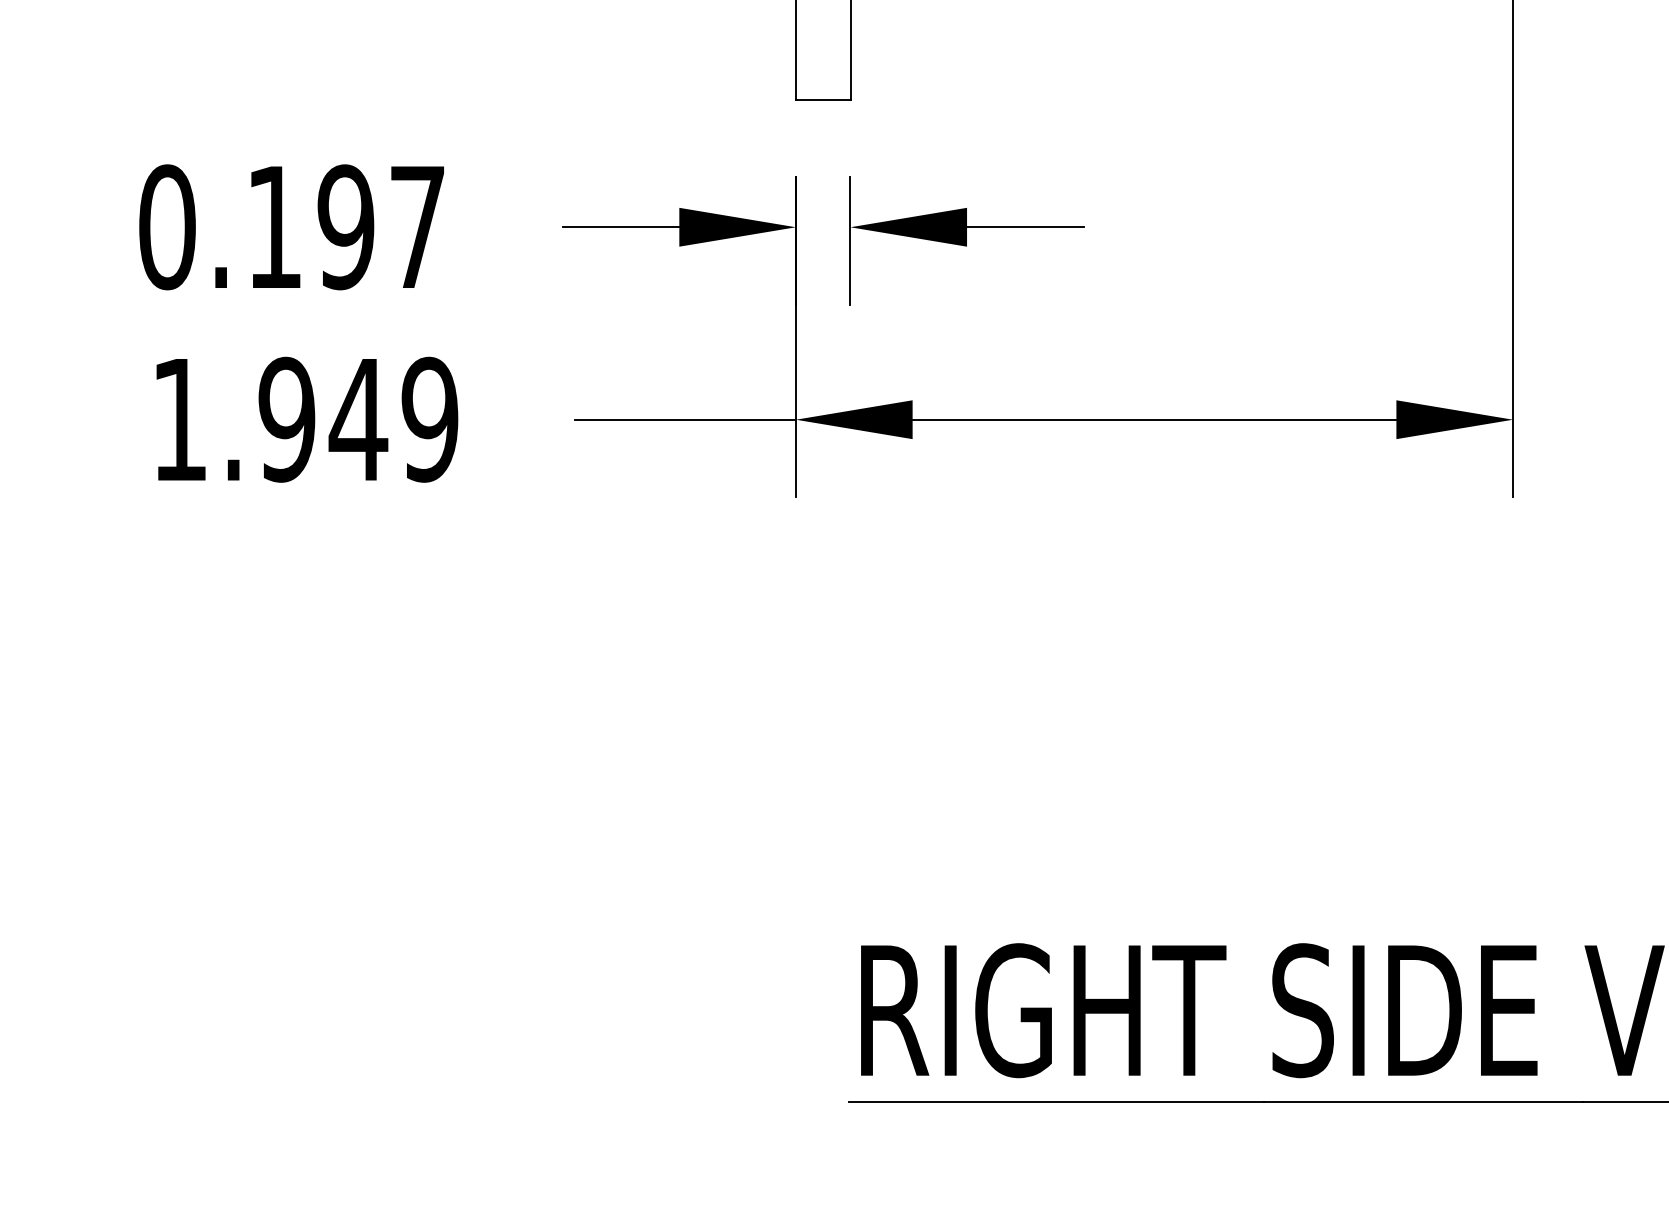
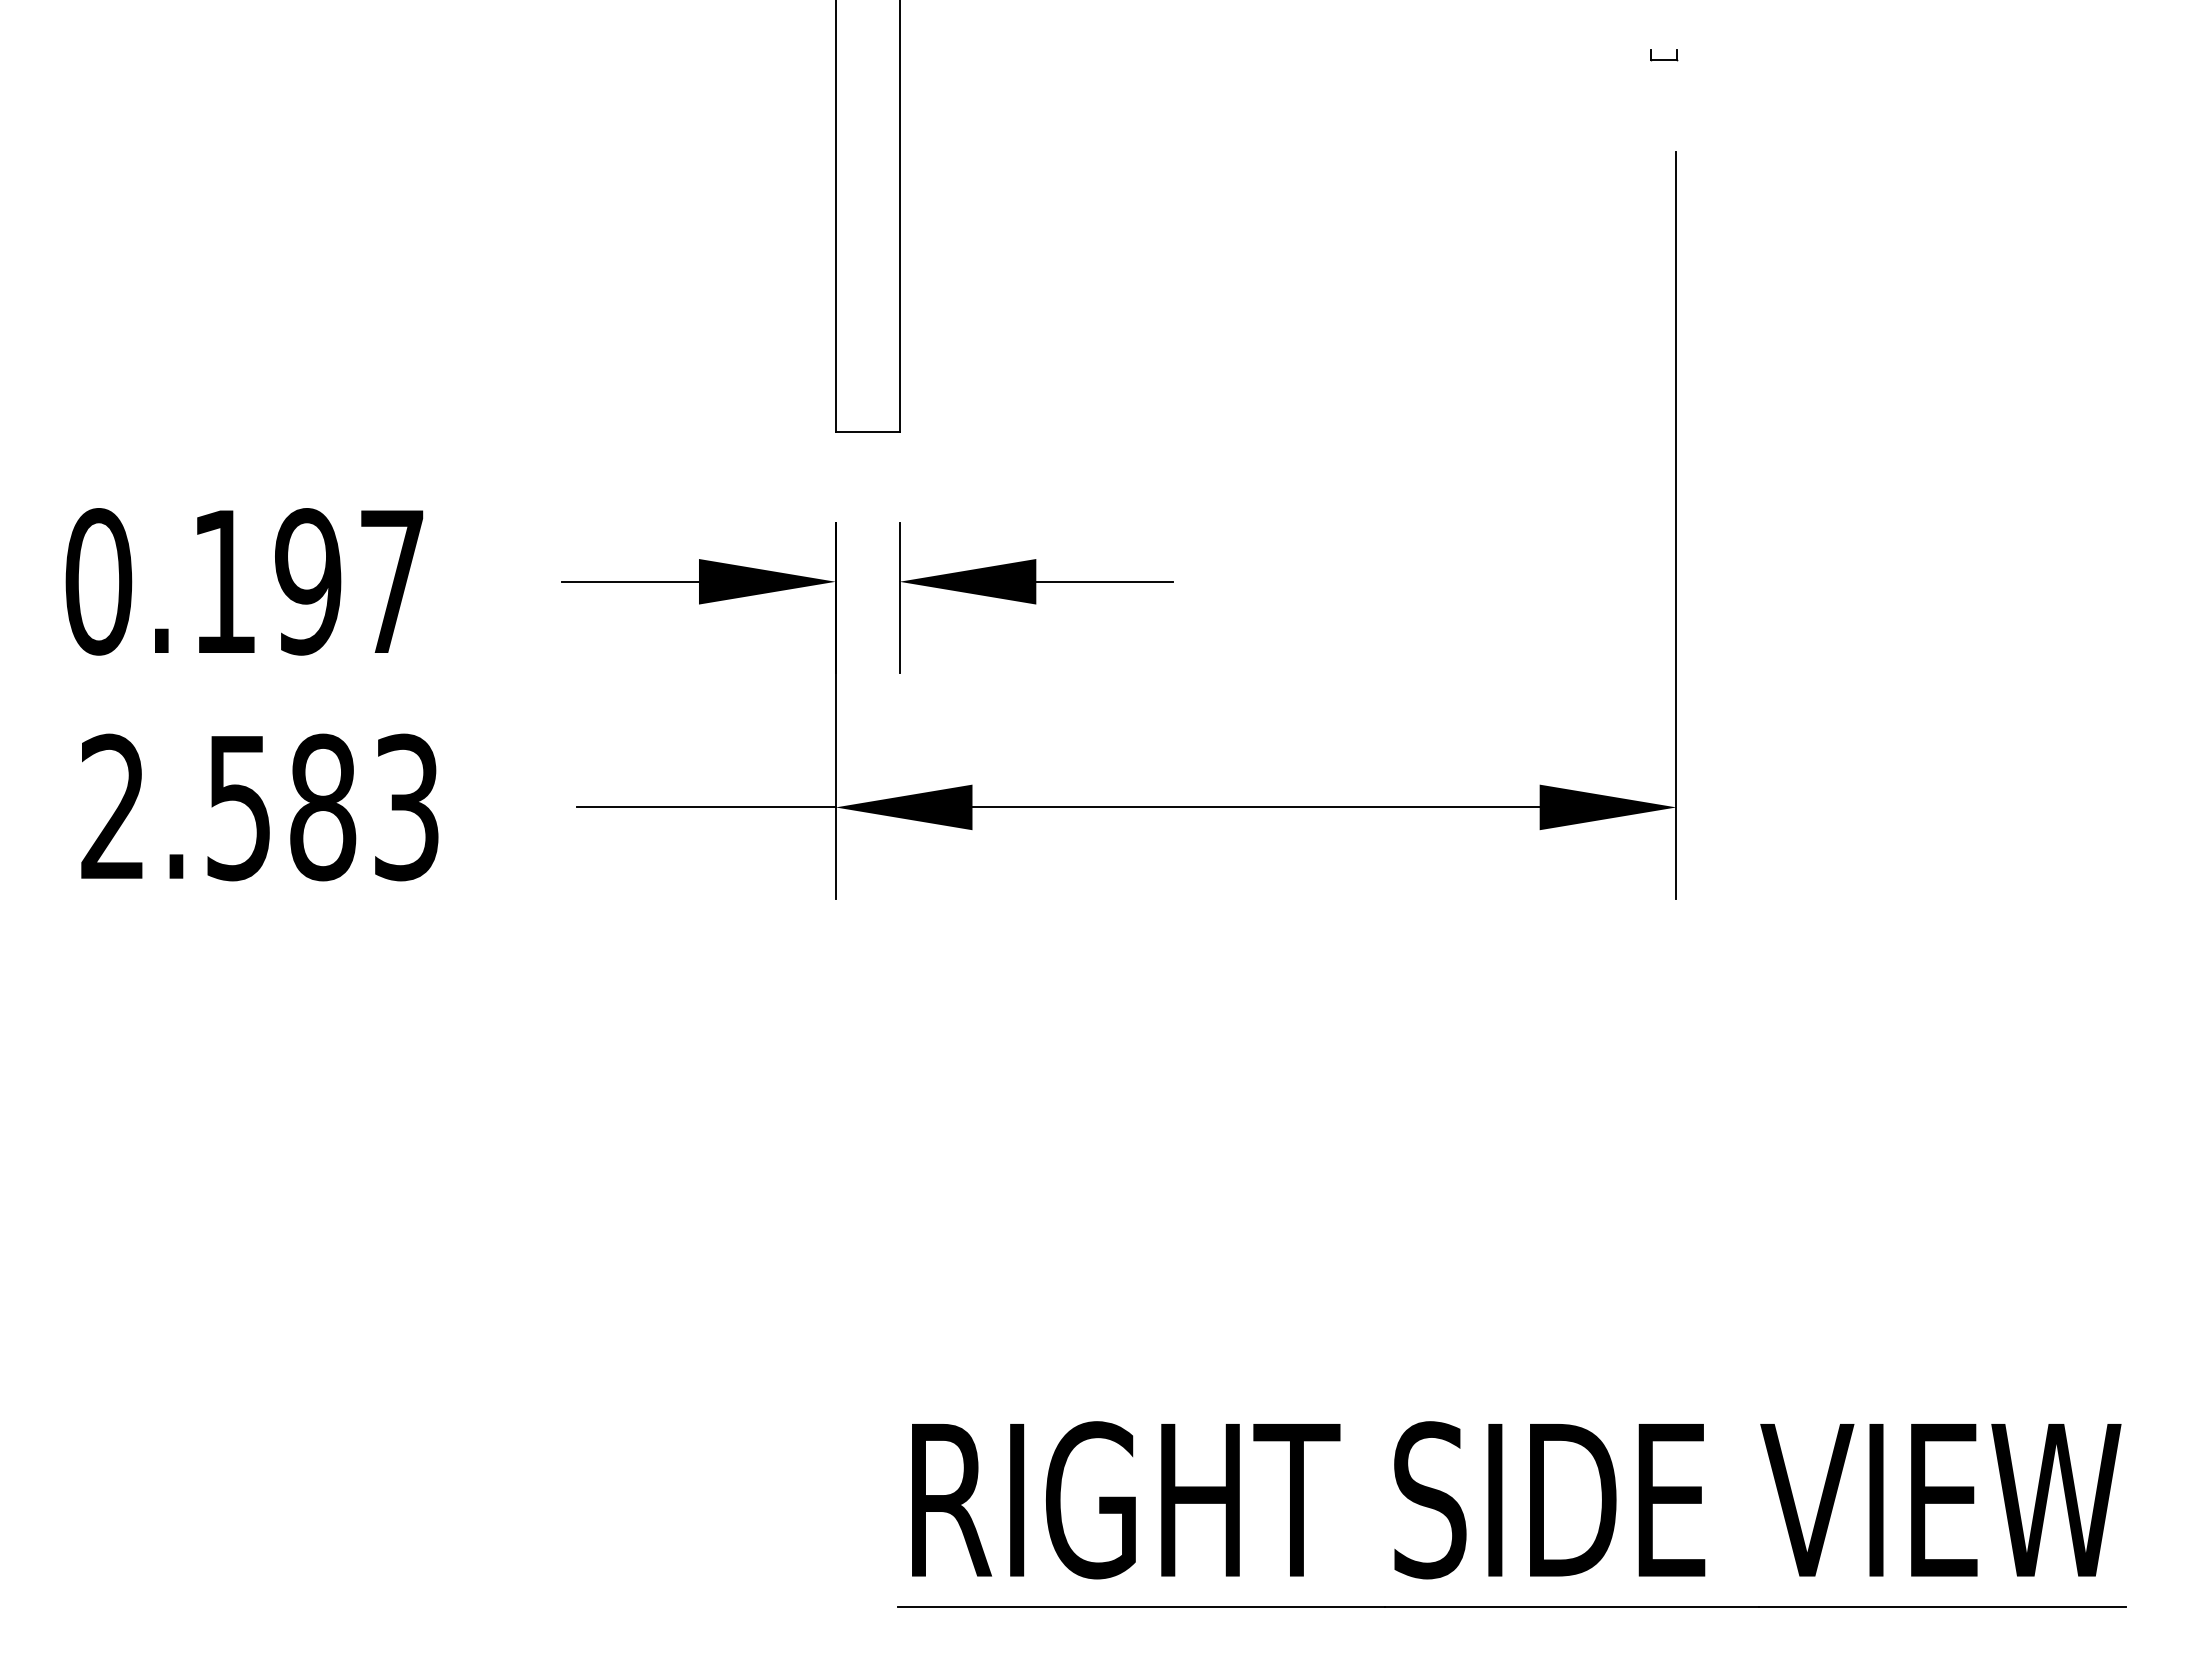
text: (305, 419) -> (260, 807), 1.949 -> 2.583

